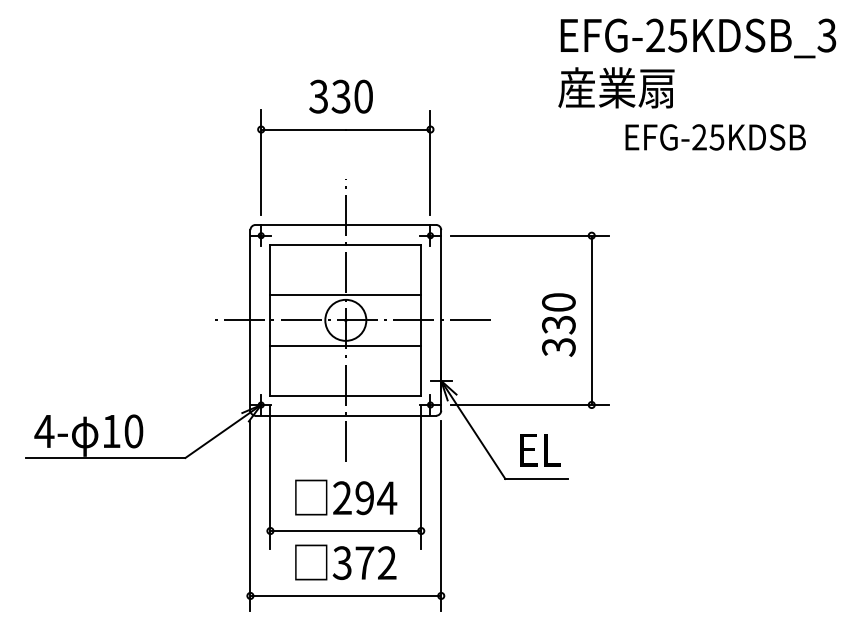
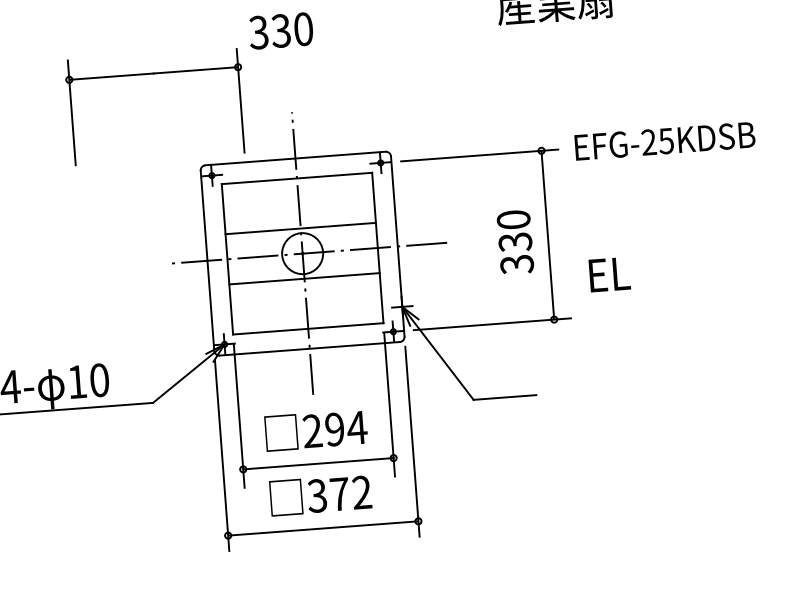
part: (345, 130) -> (153, 74), moved
text: (715, 137) -> (664, 141), moved
text: (540, 450) -> (609, 274), moved

